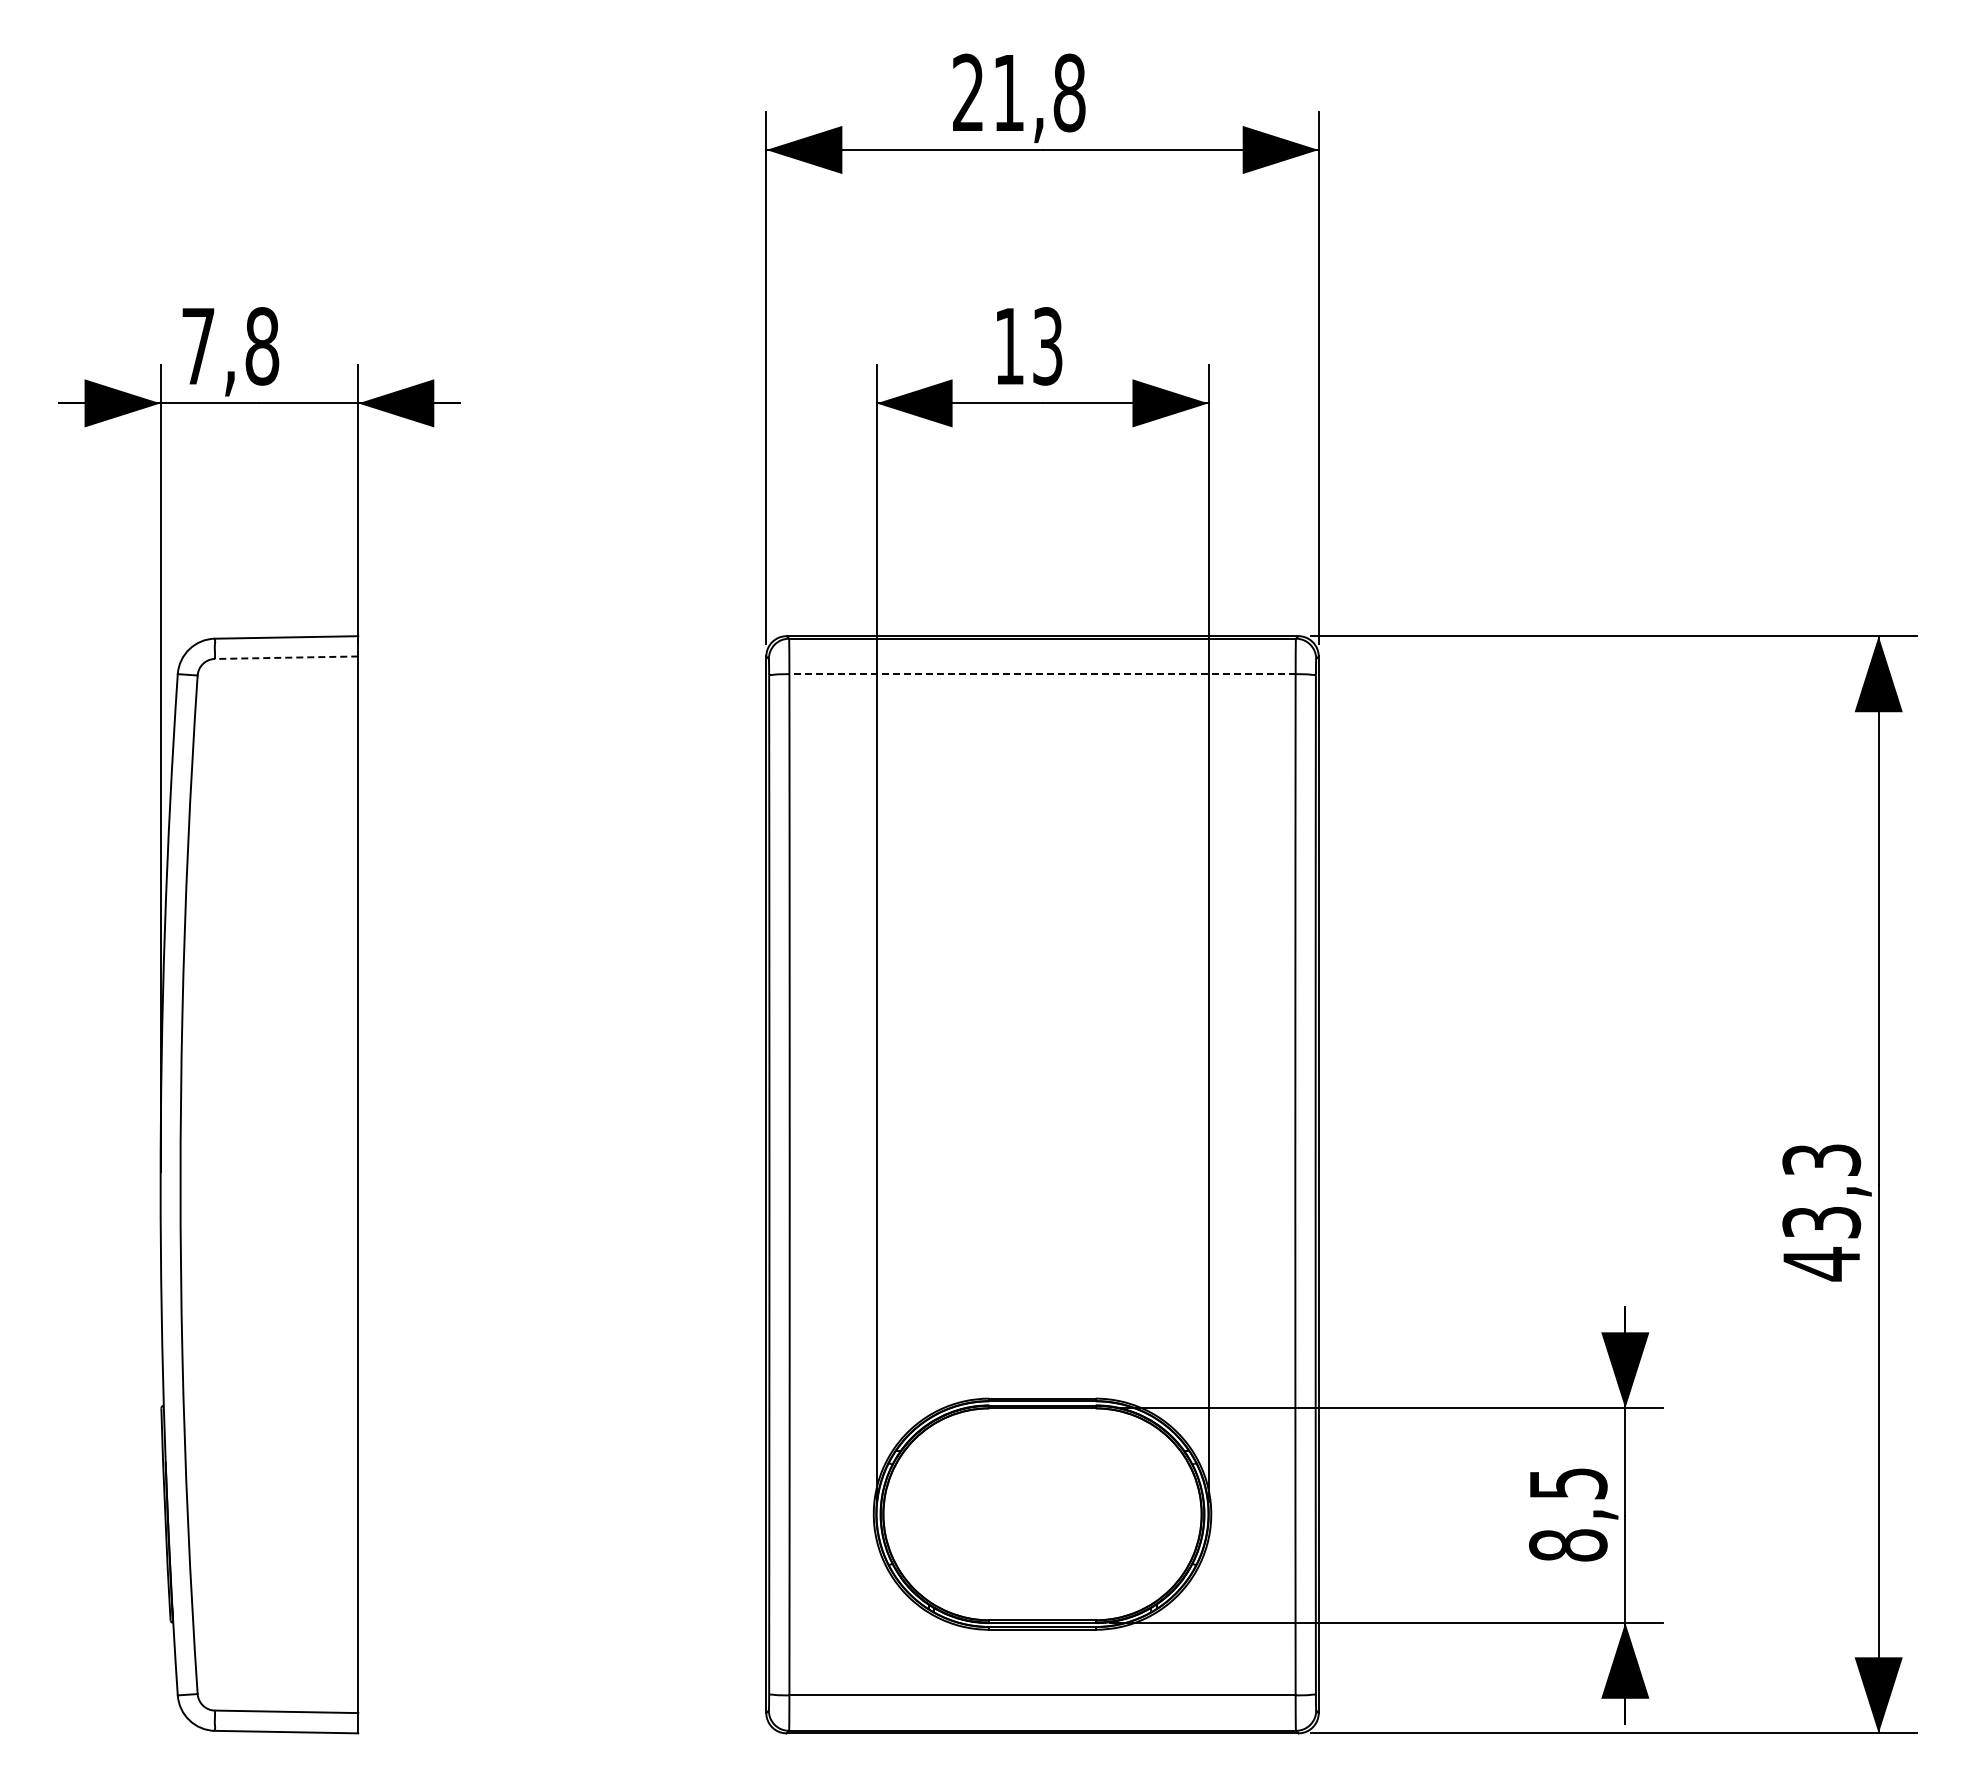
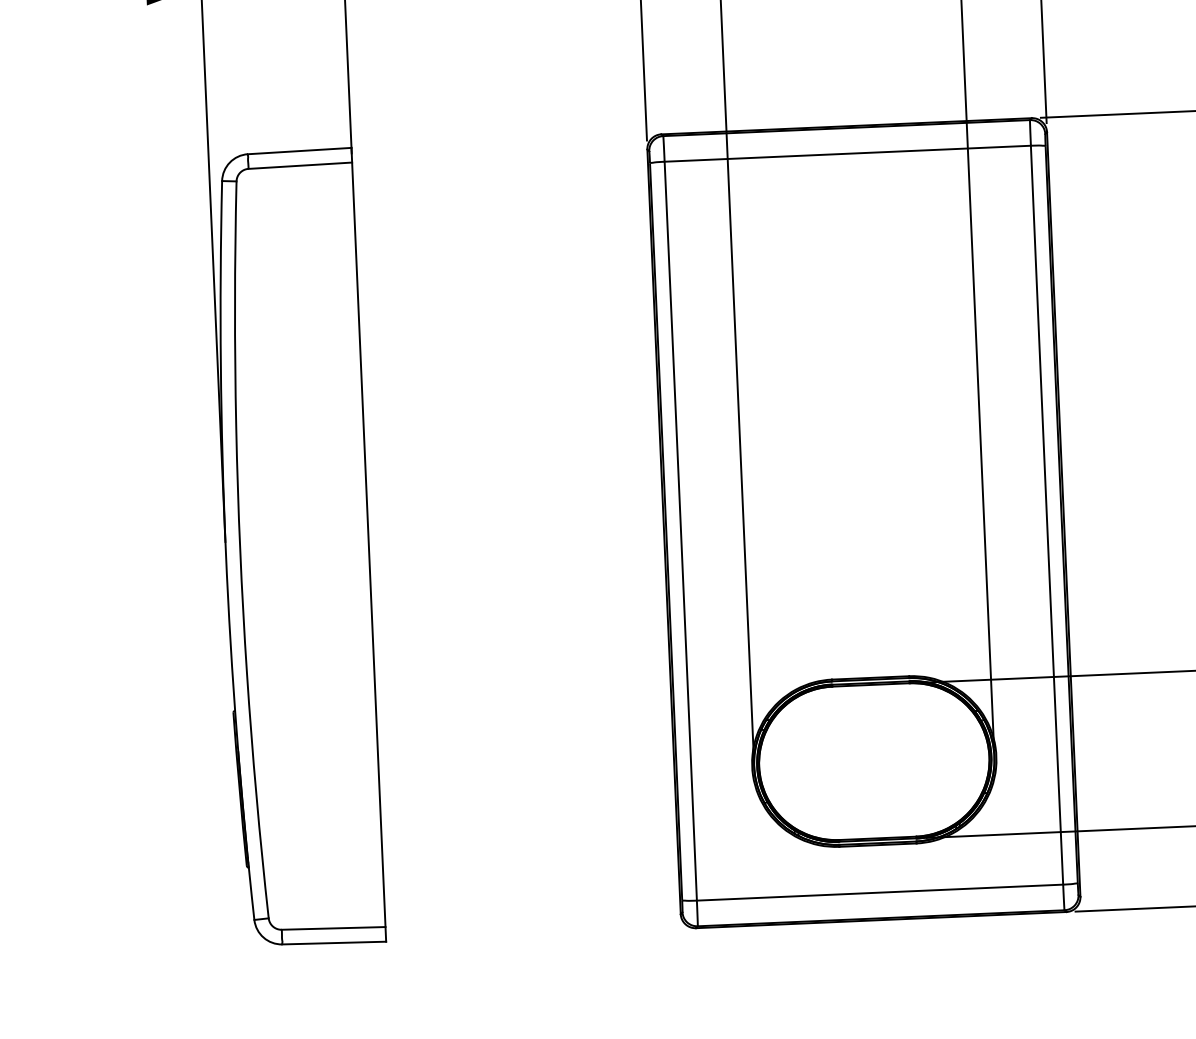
line: (286, 657) -> (300, 165), dashed -> solid
line: (1042, 674) -> (847, 154), dashed -> solid

